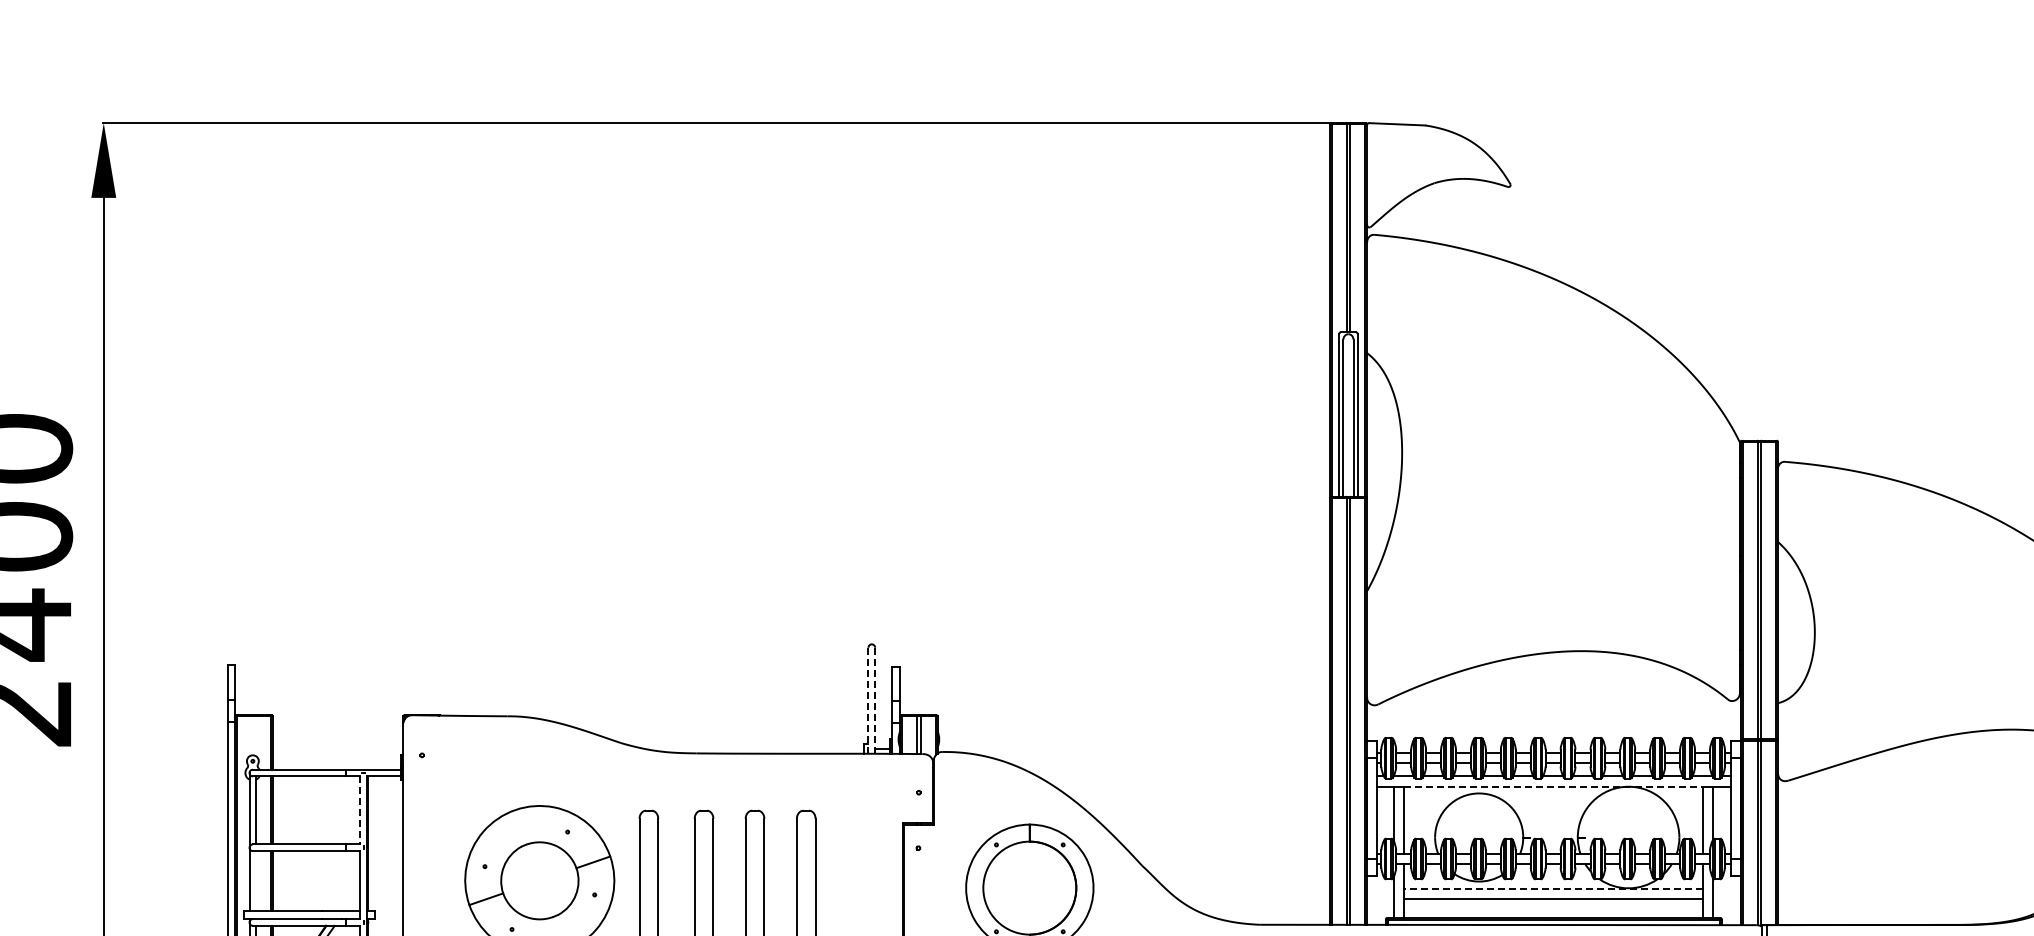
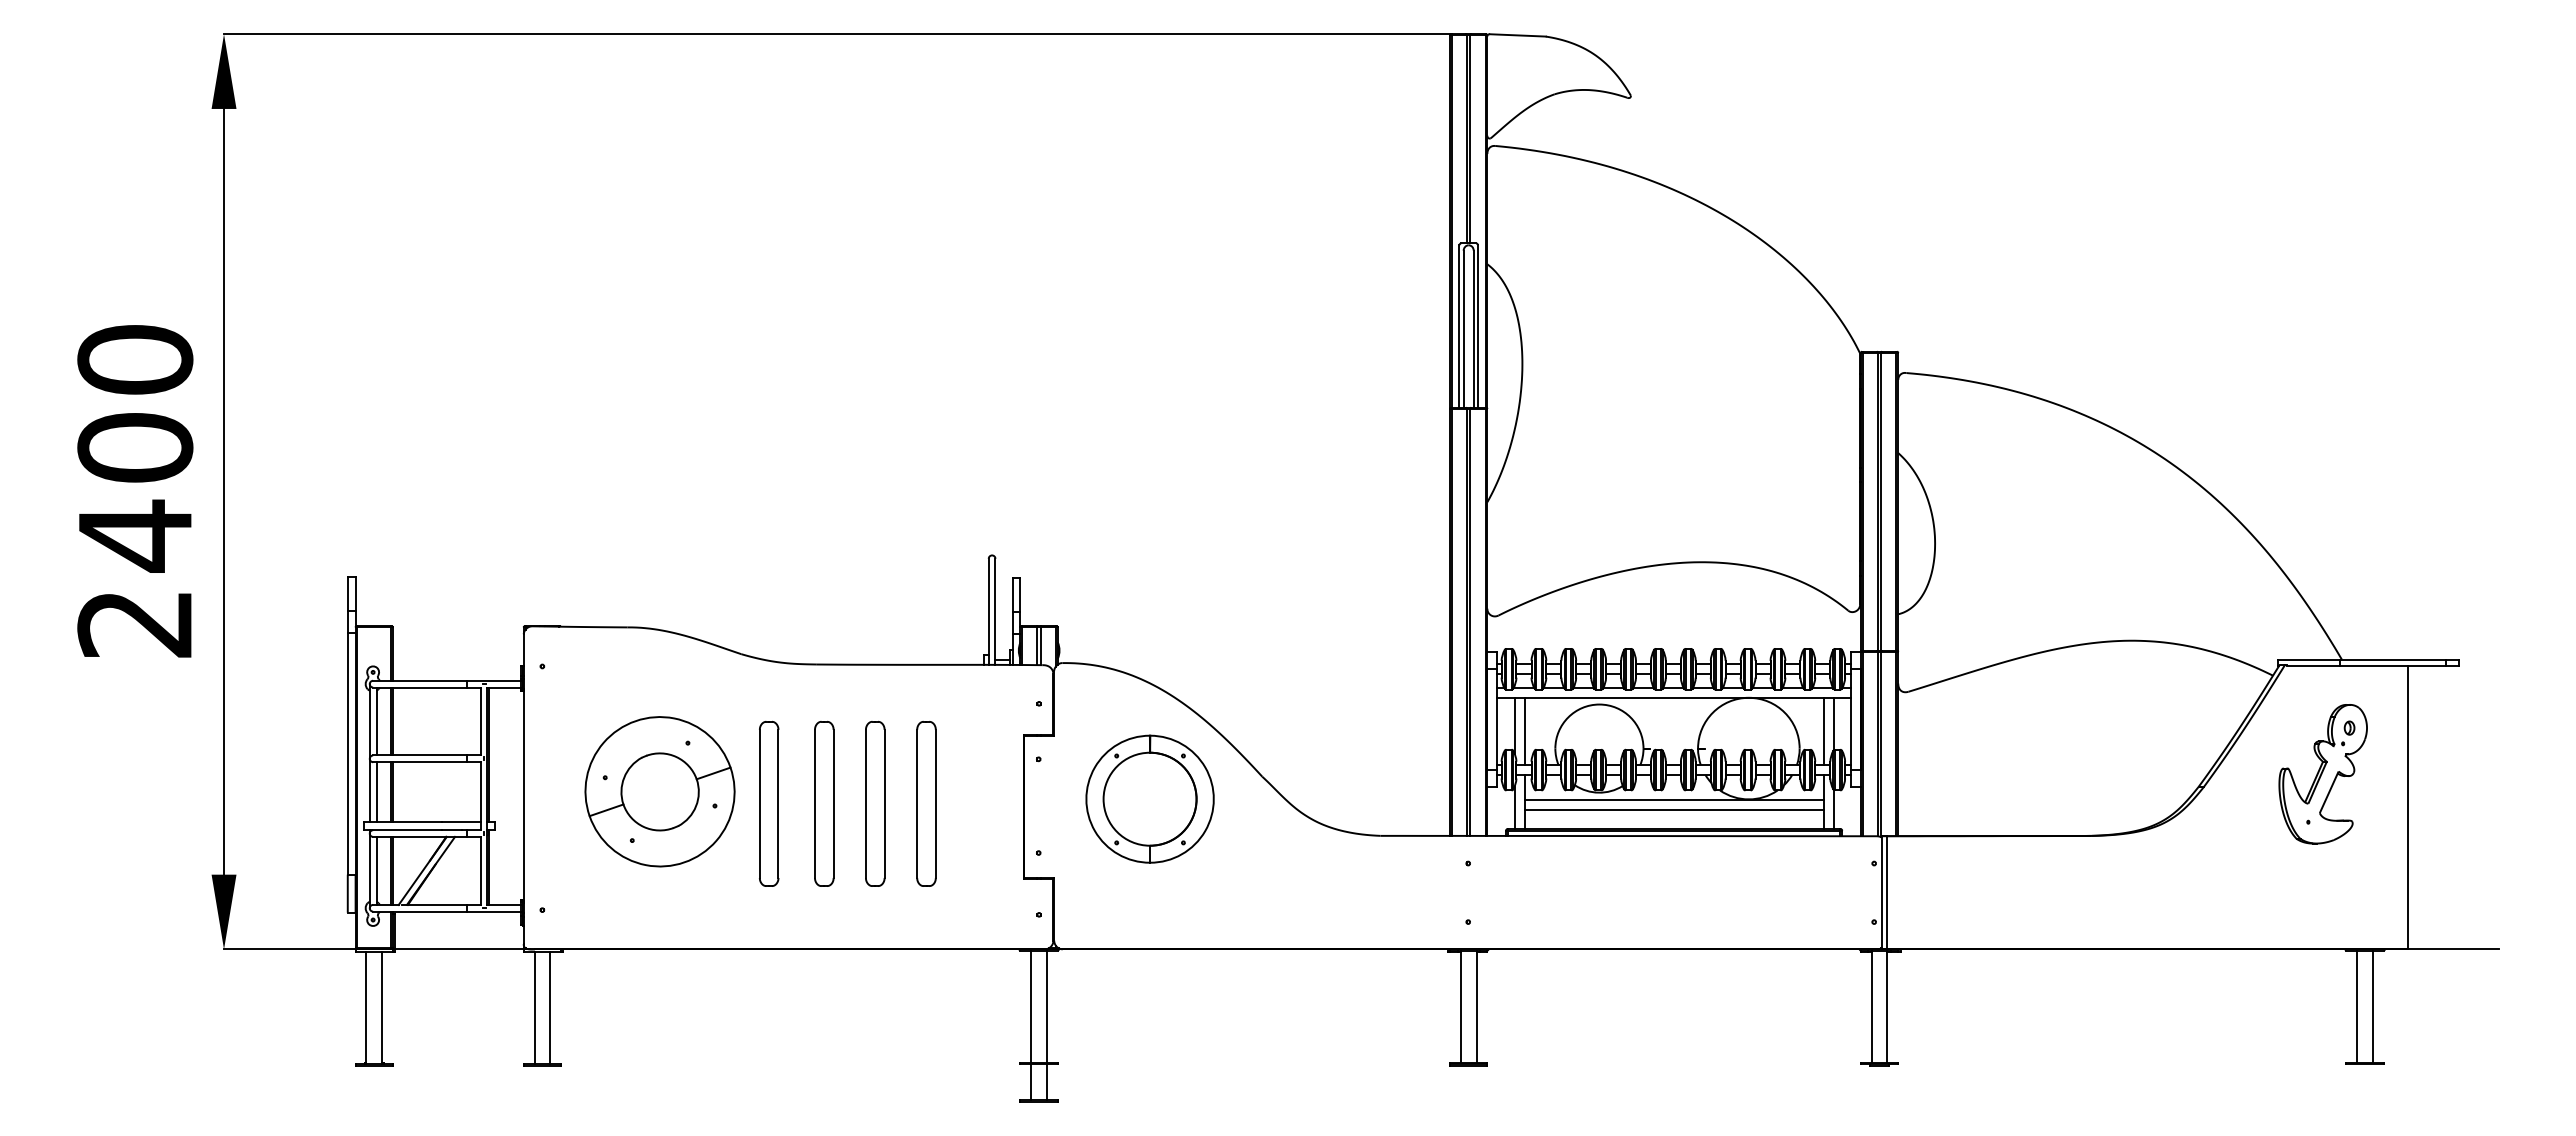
line: (875, 700) -> (995, 611), dashed -> solid
line: (868, 701) -> (988, 612), dashed -> solid
line: (1554, 786) -> (1674, 697), dashed -> solid
line: (360, 810) -> (480, 721), dashed -> solid
line: (256, 881) -> (376, 792), added
line: (1553, 888) -> (1673, 799), dashed -> solid

